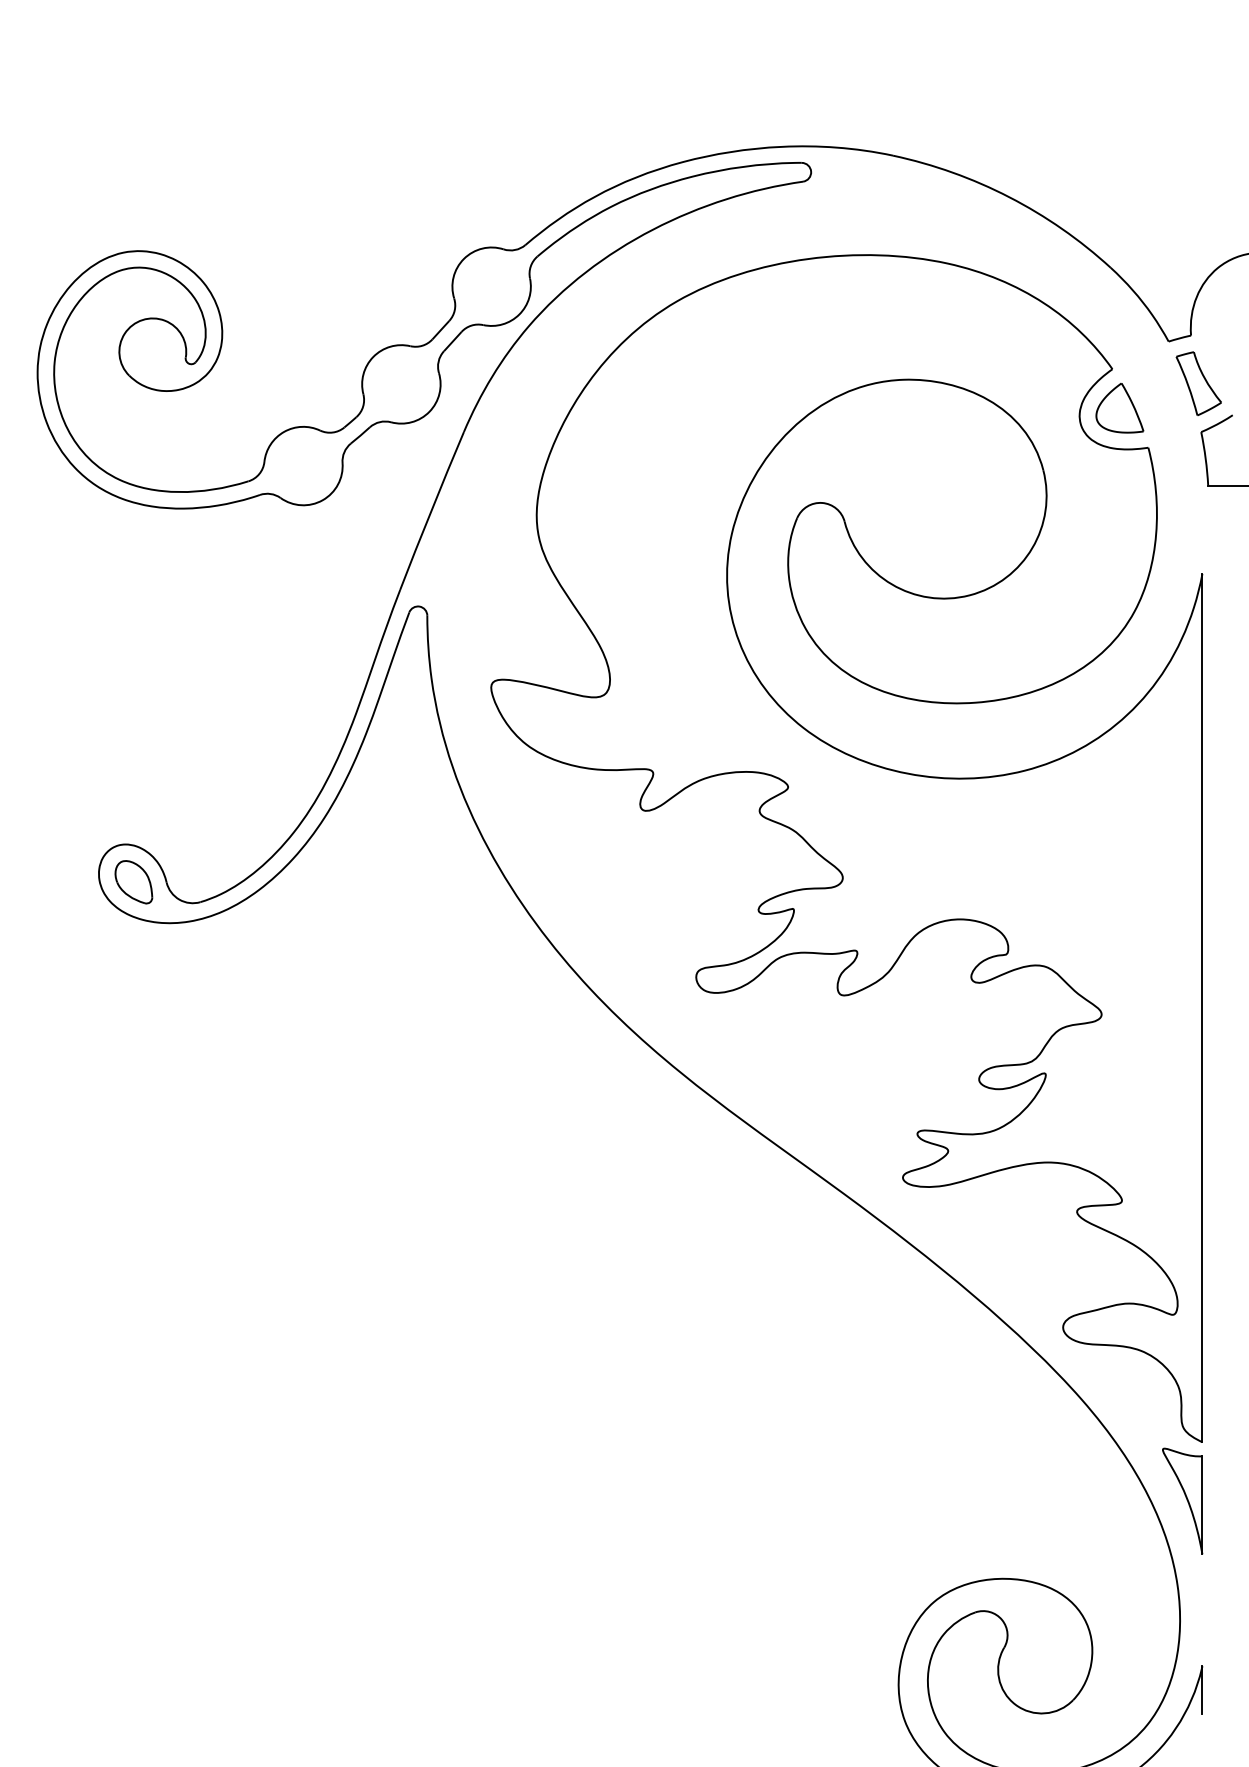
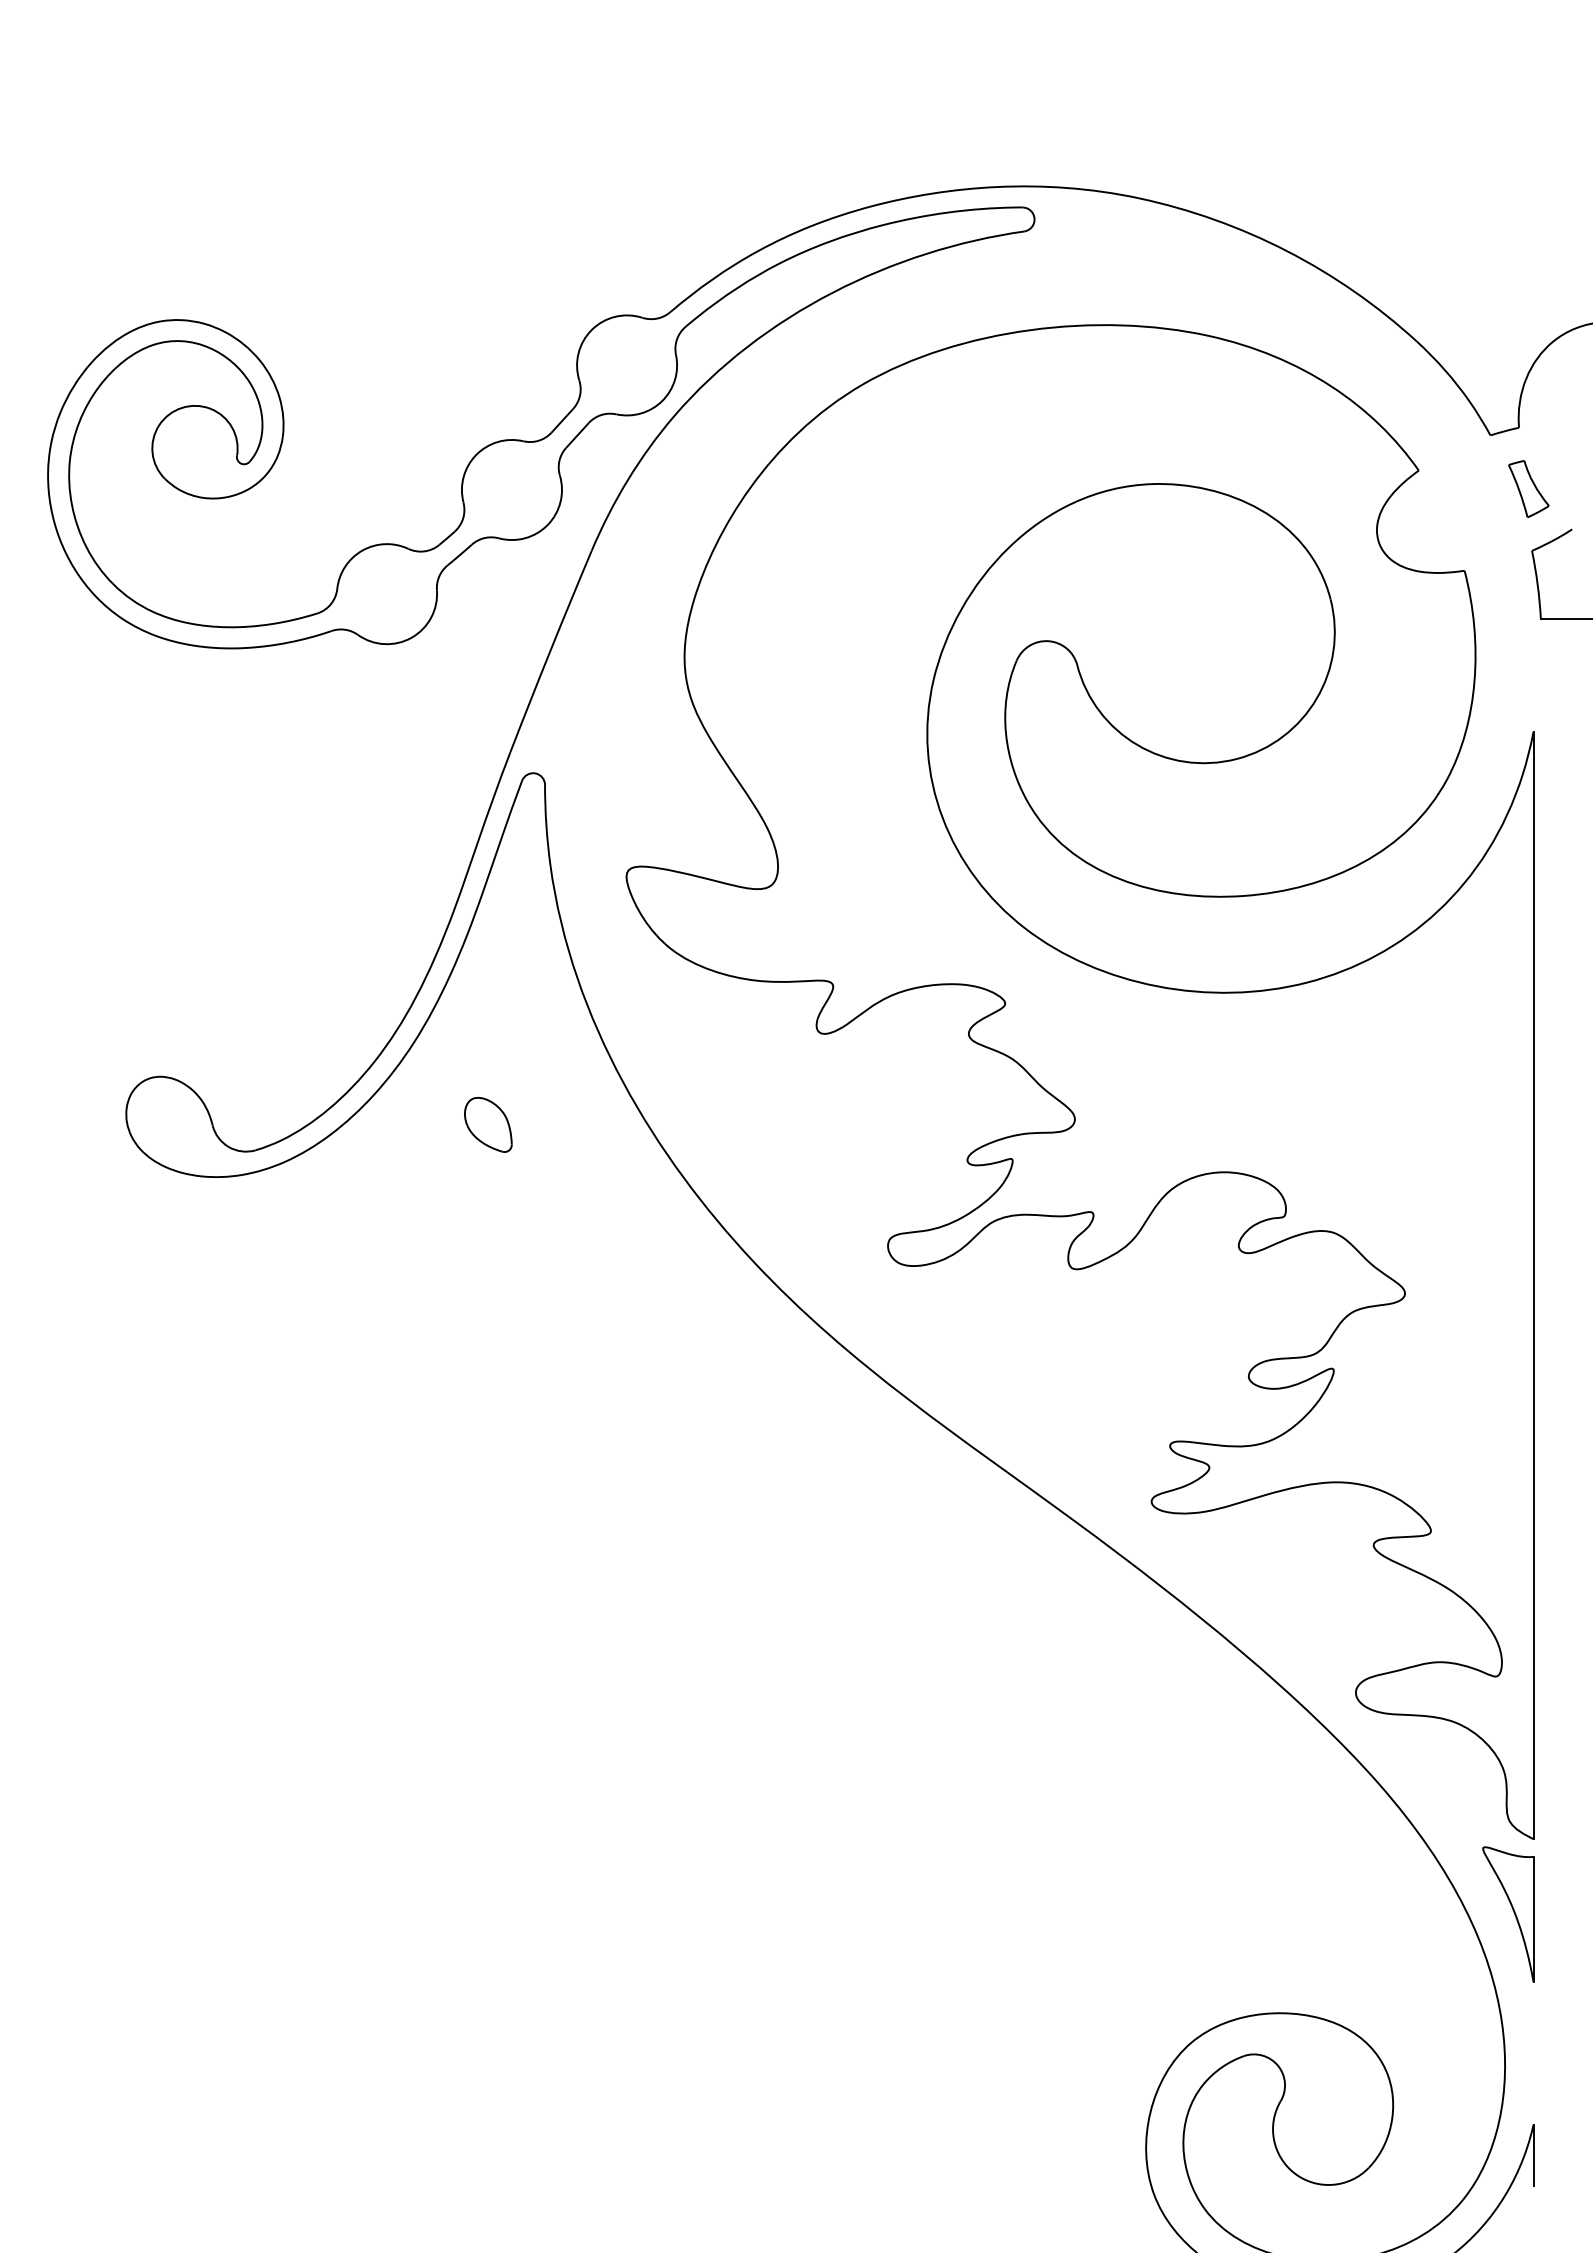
part: (1198, 383) -> (1528, 488), size x0.7
part: (1119, 408) -> (1427, 520), removed
part: (133, 882) -> (487, 1125), moved

